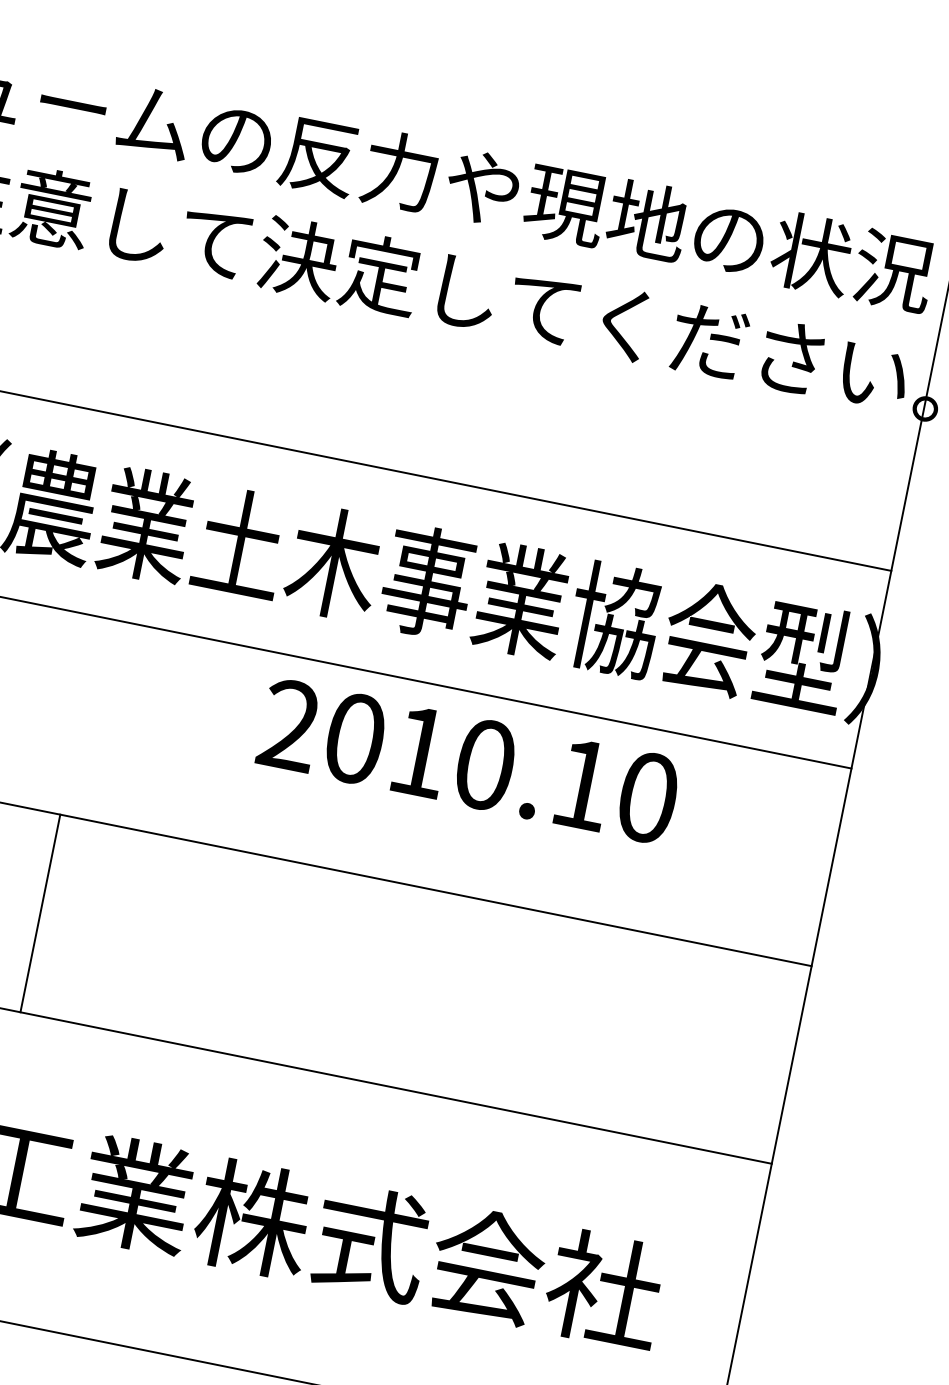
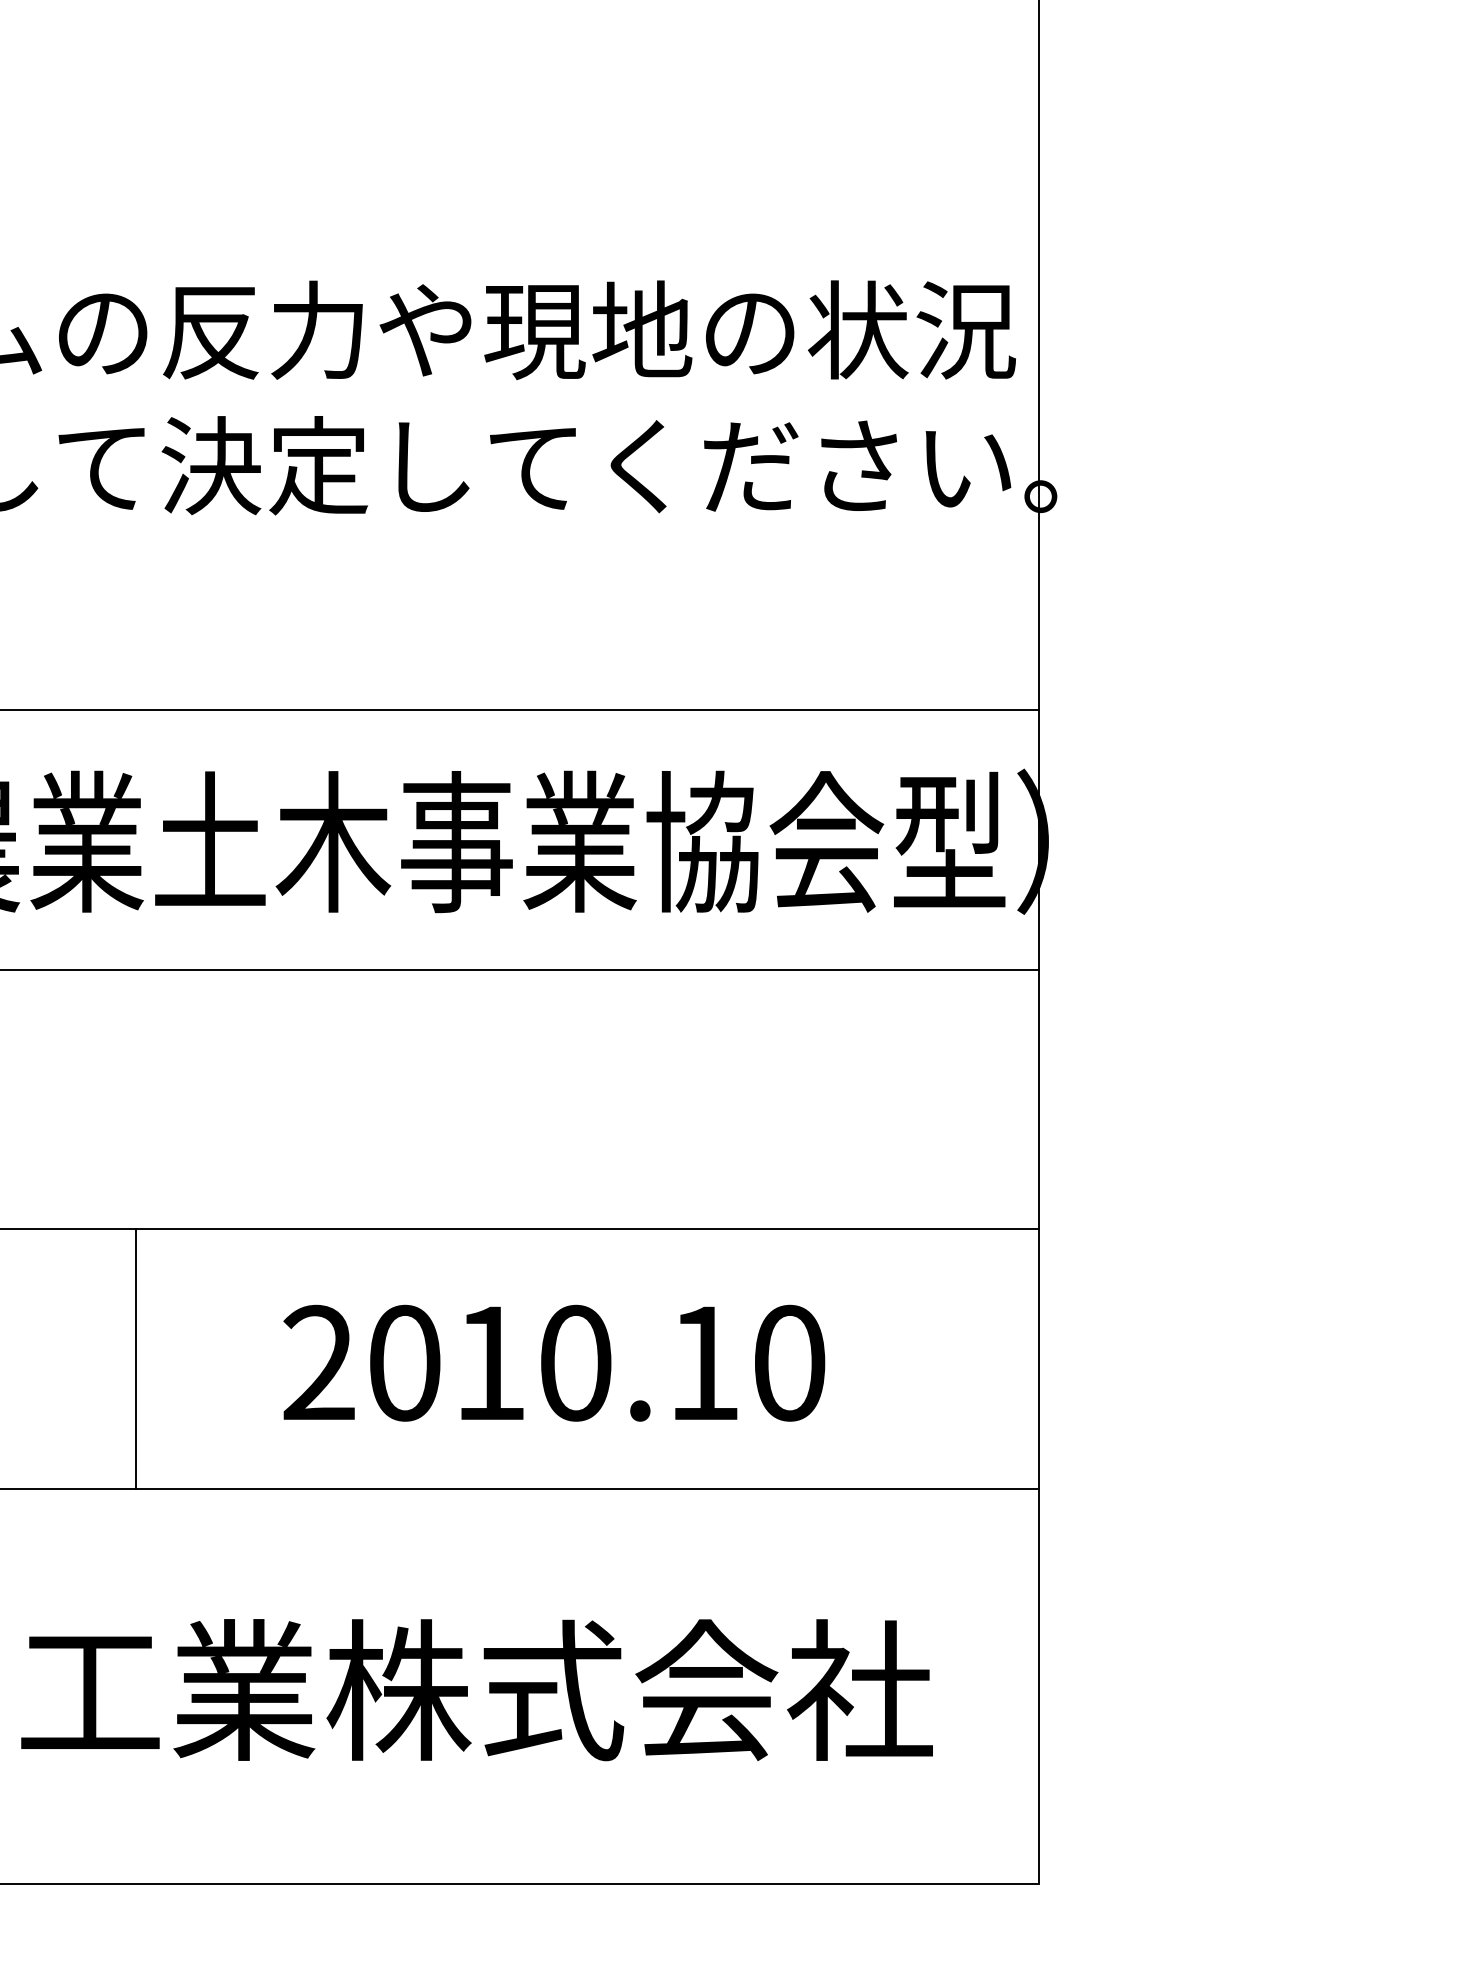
text: (469, 761) -> (554, 1362), moved
line: (40, 912) -> (135, 1358), moved

